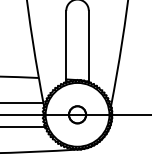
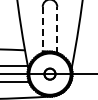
line: (89, 45) -> (57, 29), solid -> dashed
line: (65, 47) -> (42, 30), solid -> dashed

